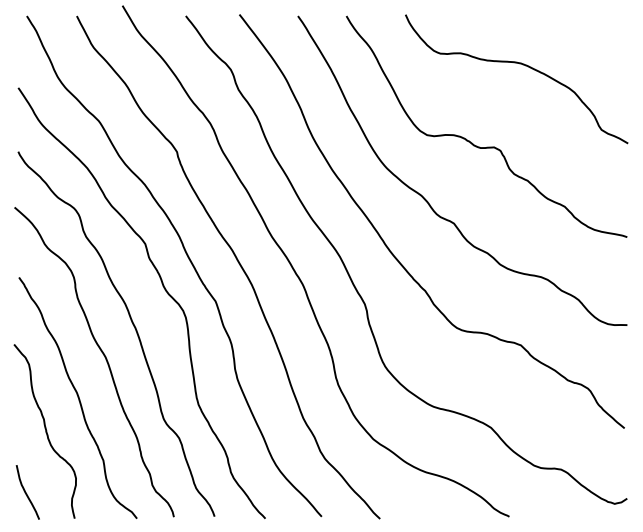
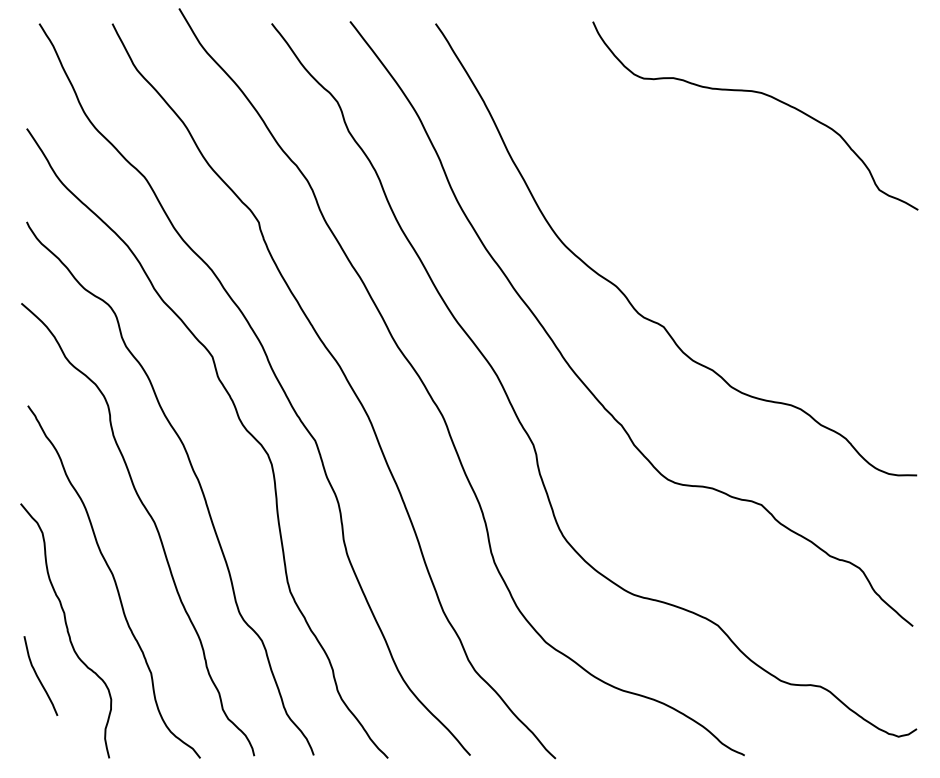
curve: (487, 146) -> (712, 214), removed
curve: (26, 492) -> (38, 676), moved

